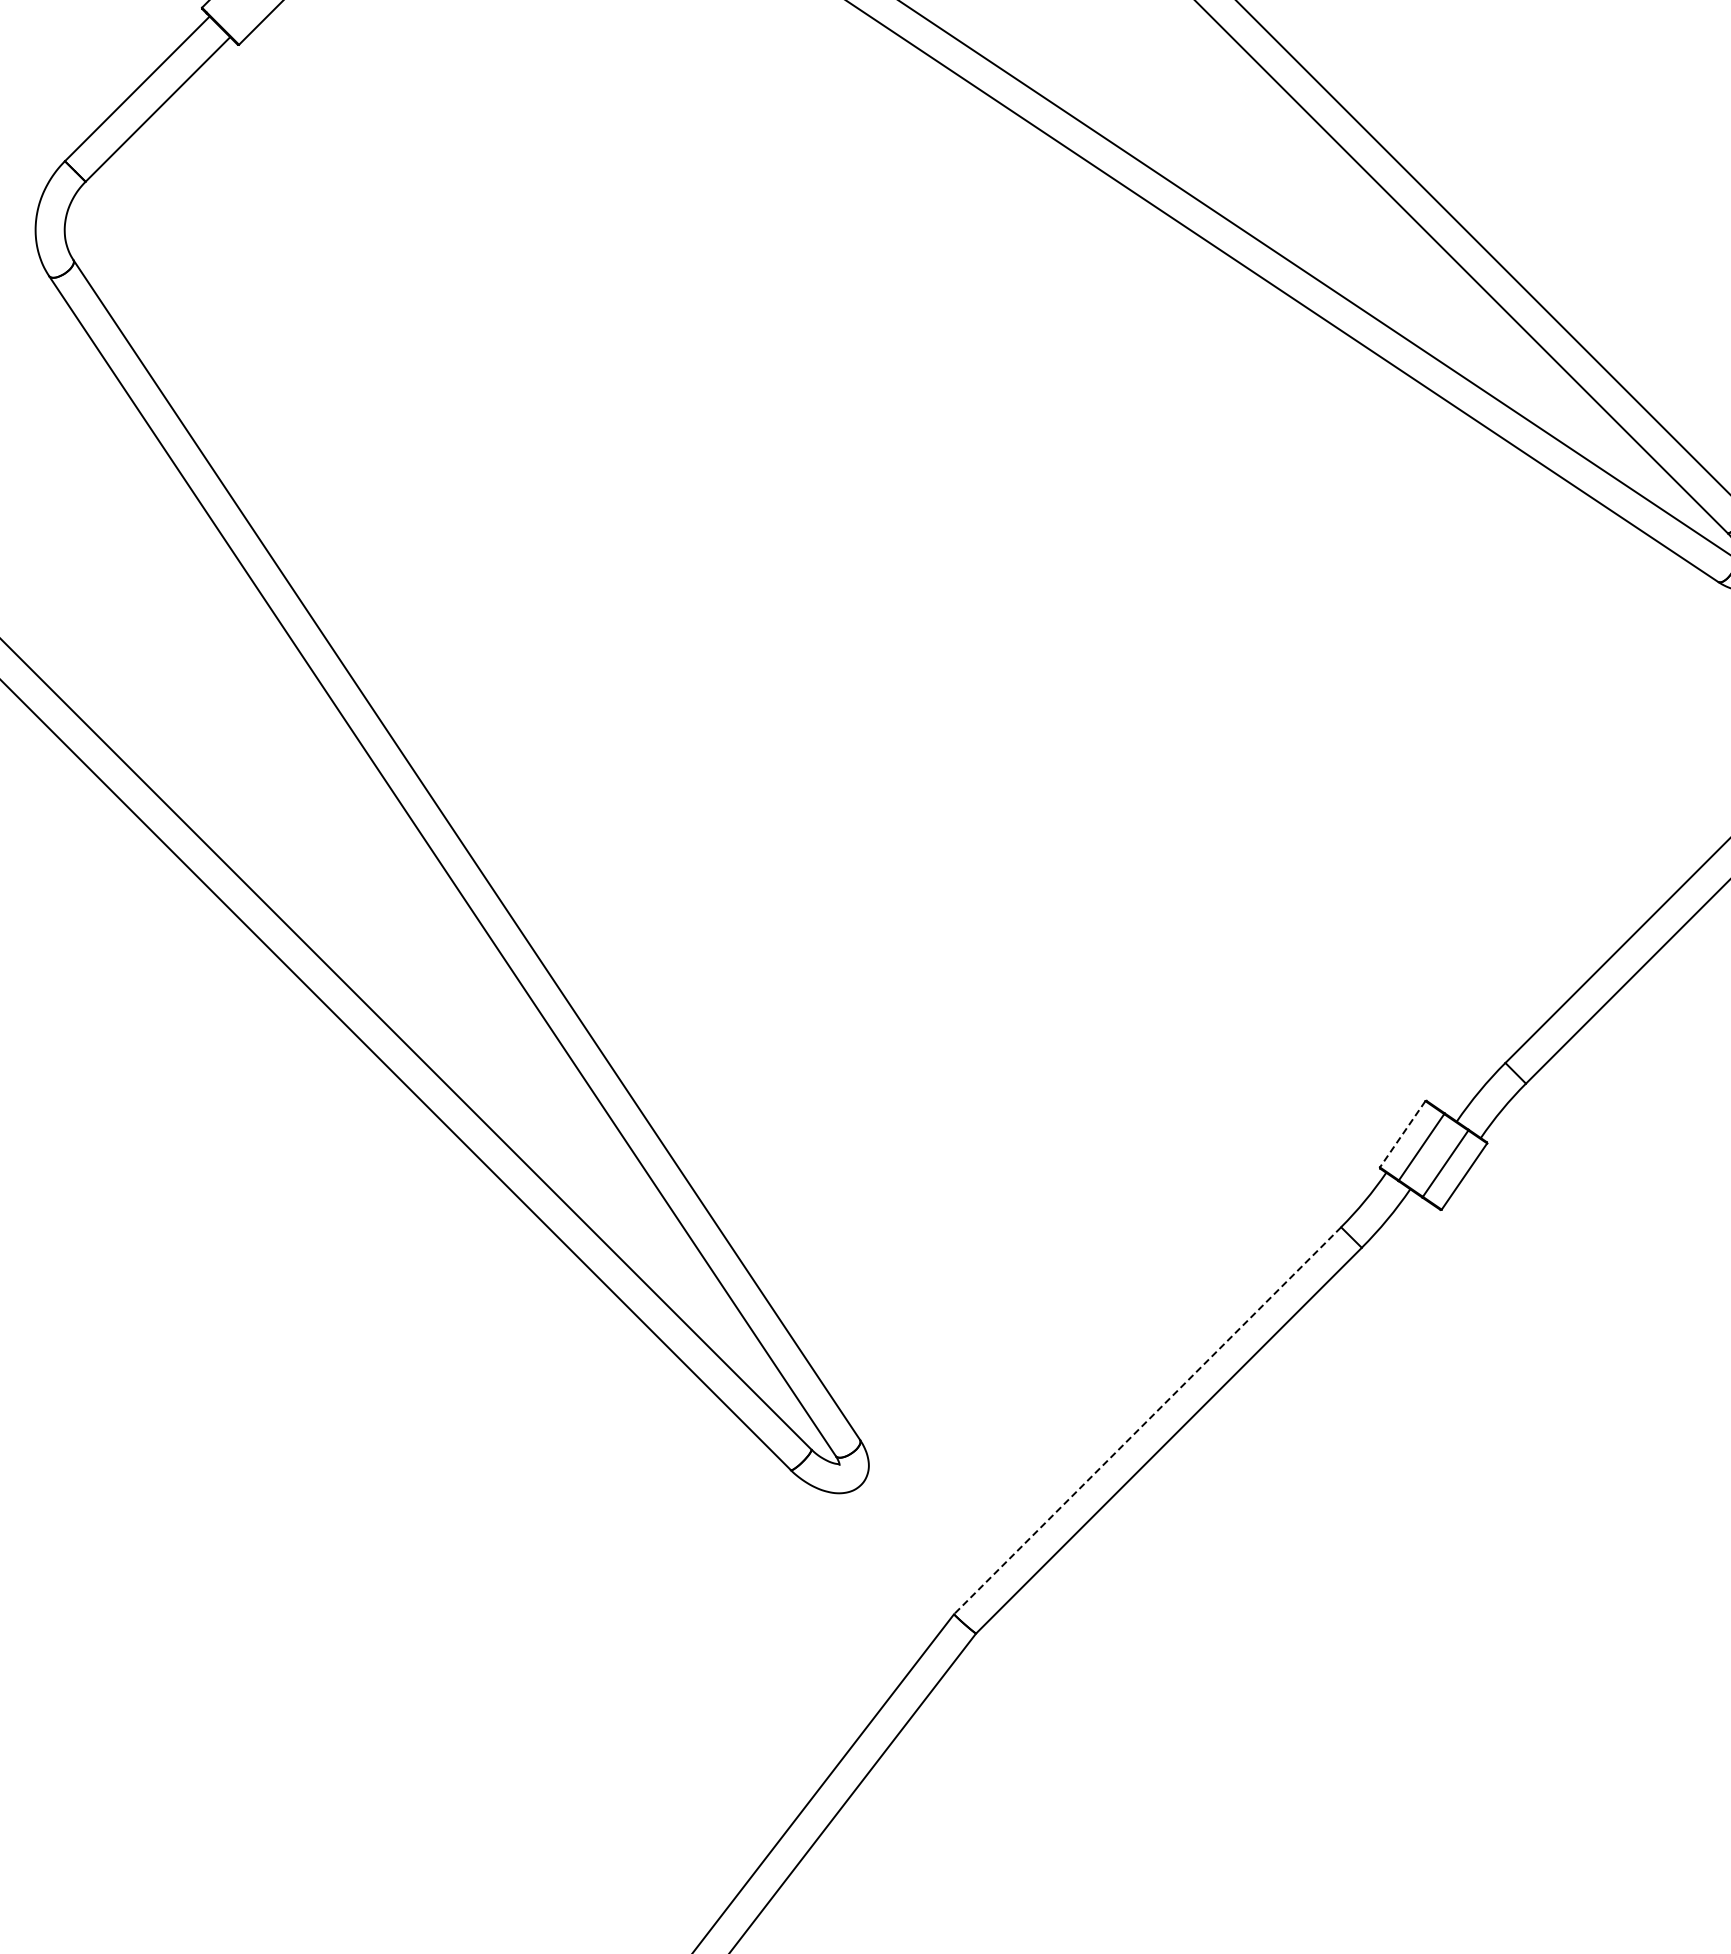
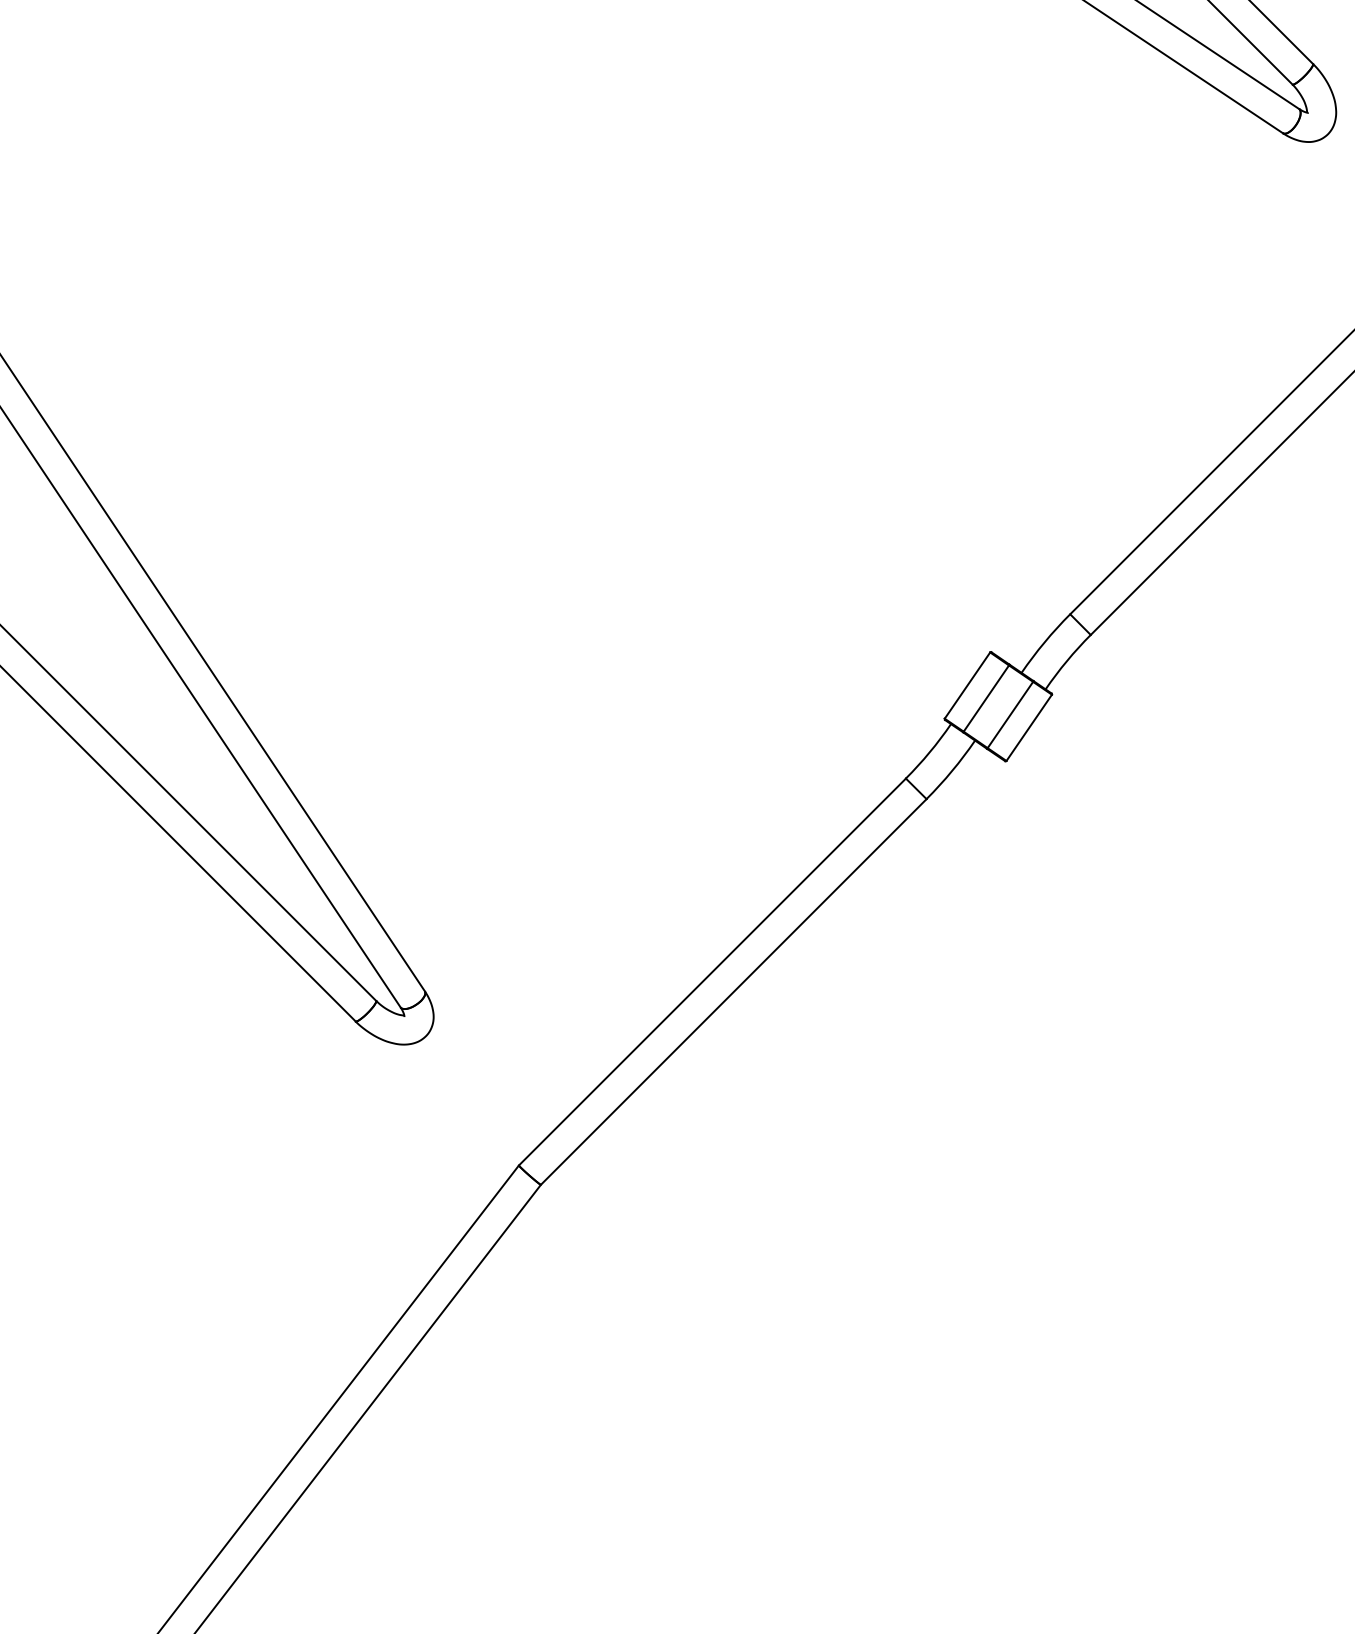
line: (1402, 1134) -> (967, 685), dashed -> solid
line: (1147, 1420) -> (712, 971), dashed -> solid

